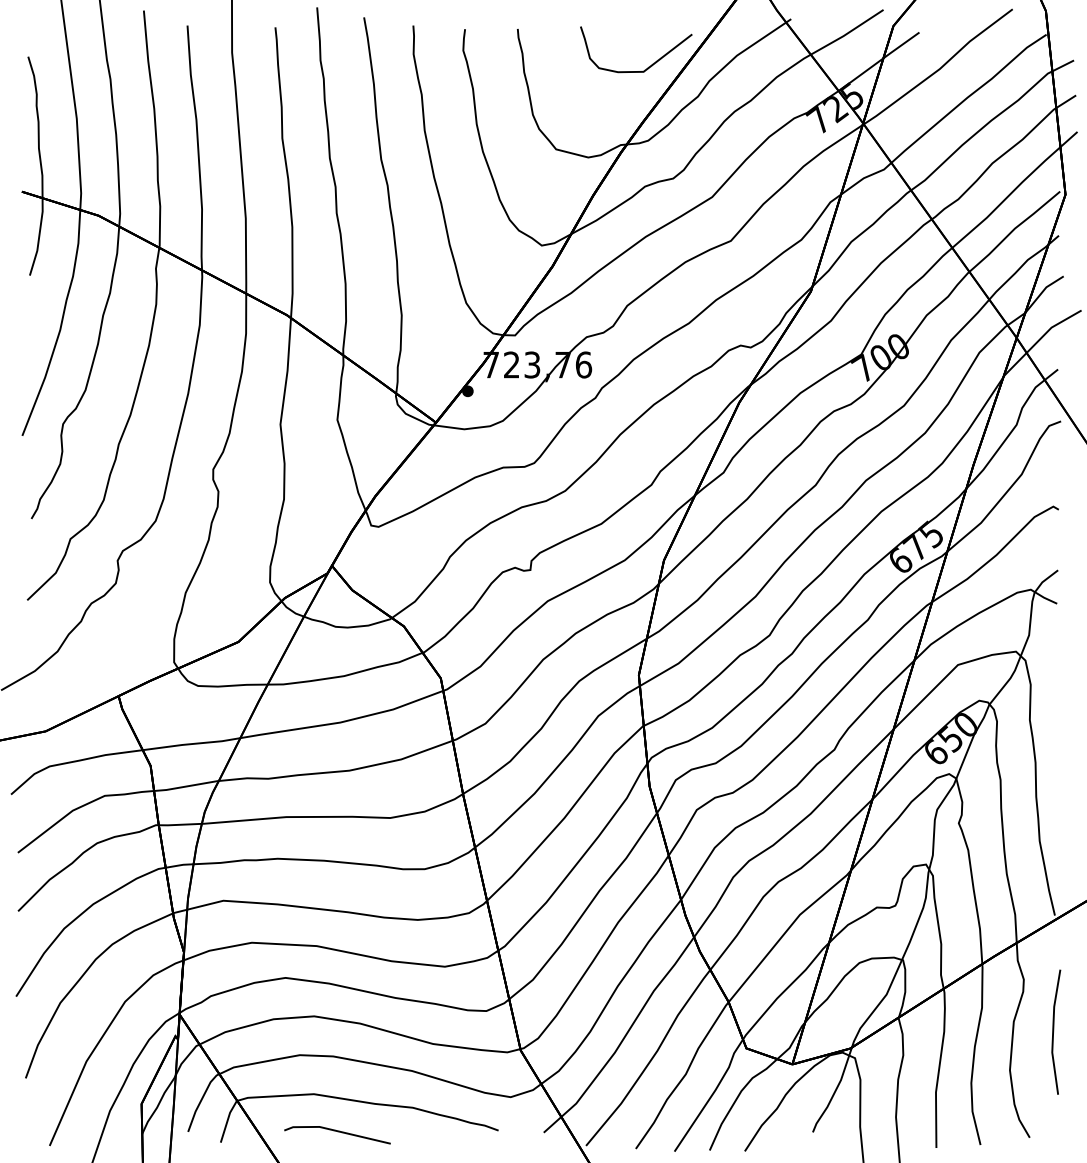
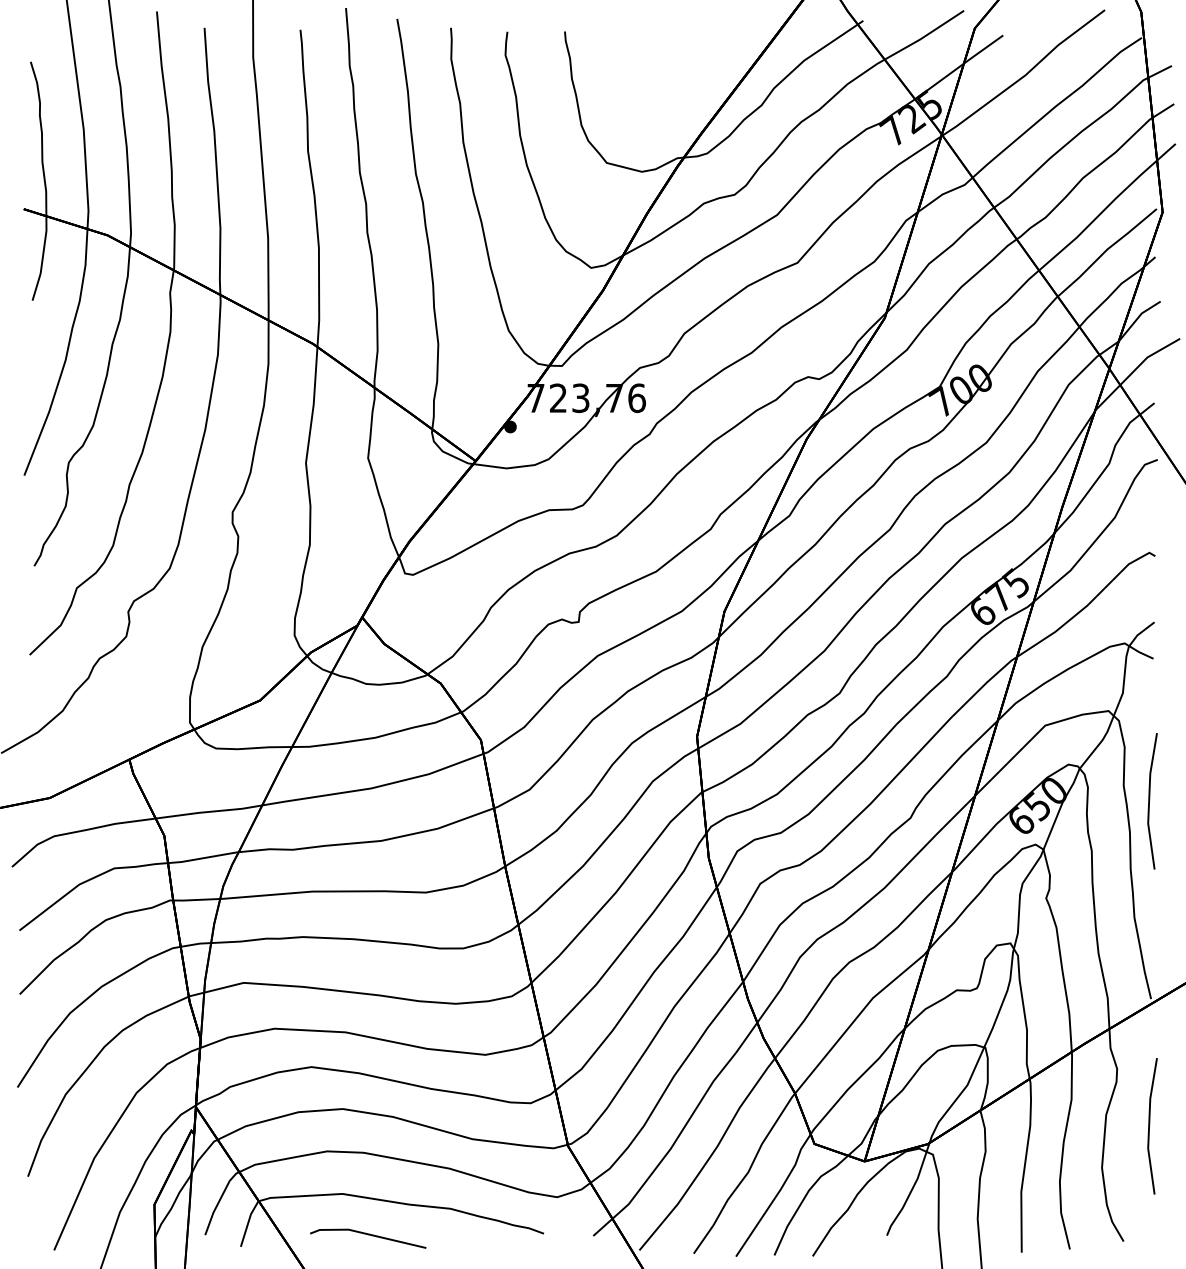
curve: (647, 67) -> (706, 73), removed
line: (1054, 733) -> (1150, 800), added

